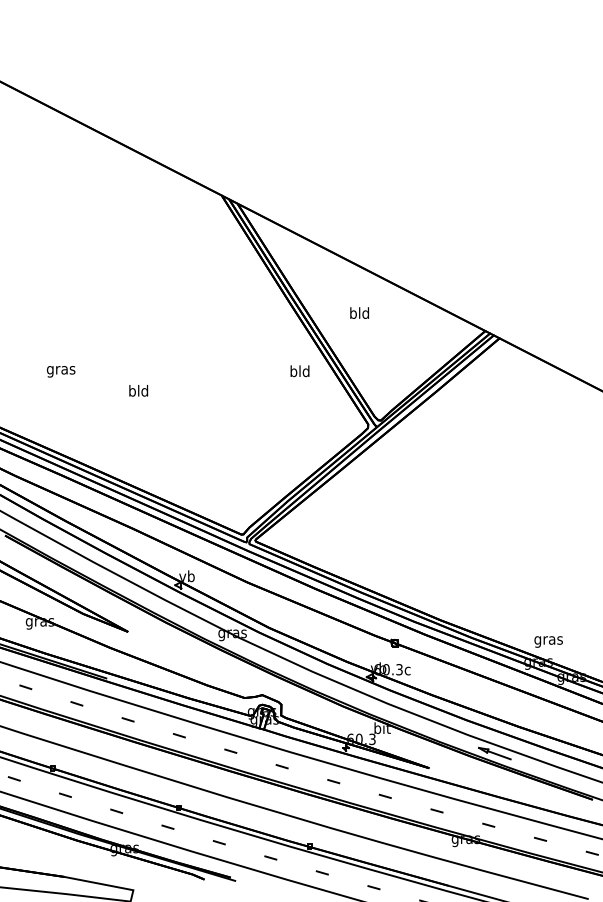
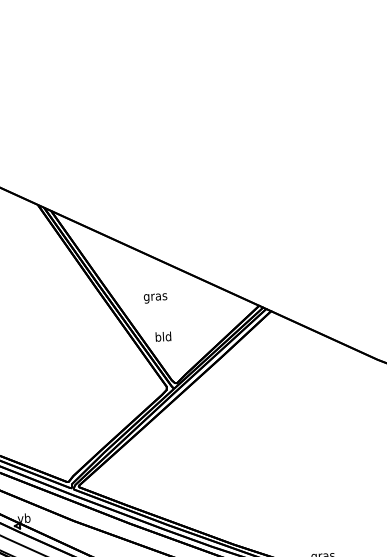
text: (359, 314) -> (155, 297), bld -> gras
text: (299, 371) -> (163, 336), moved

